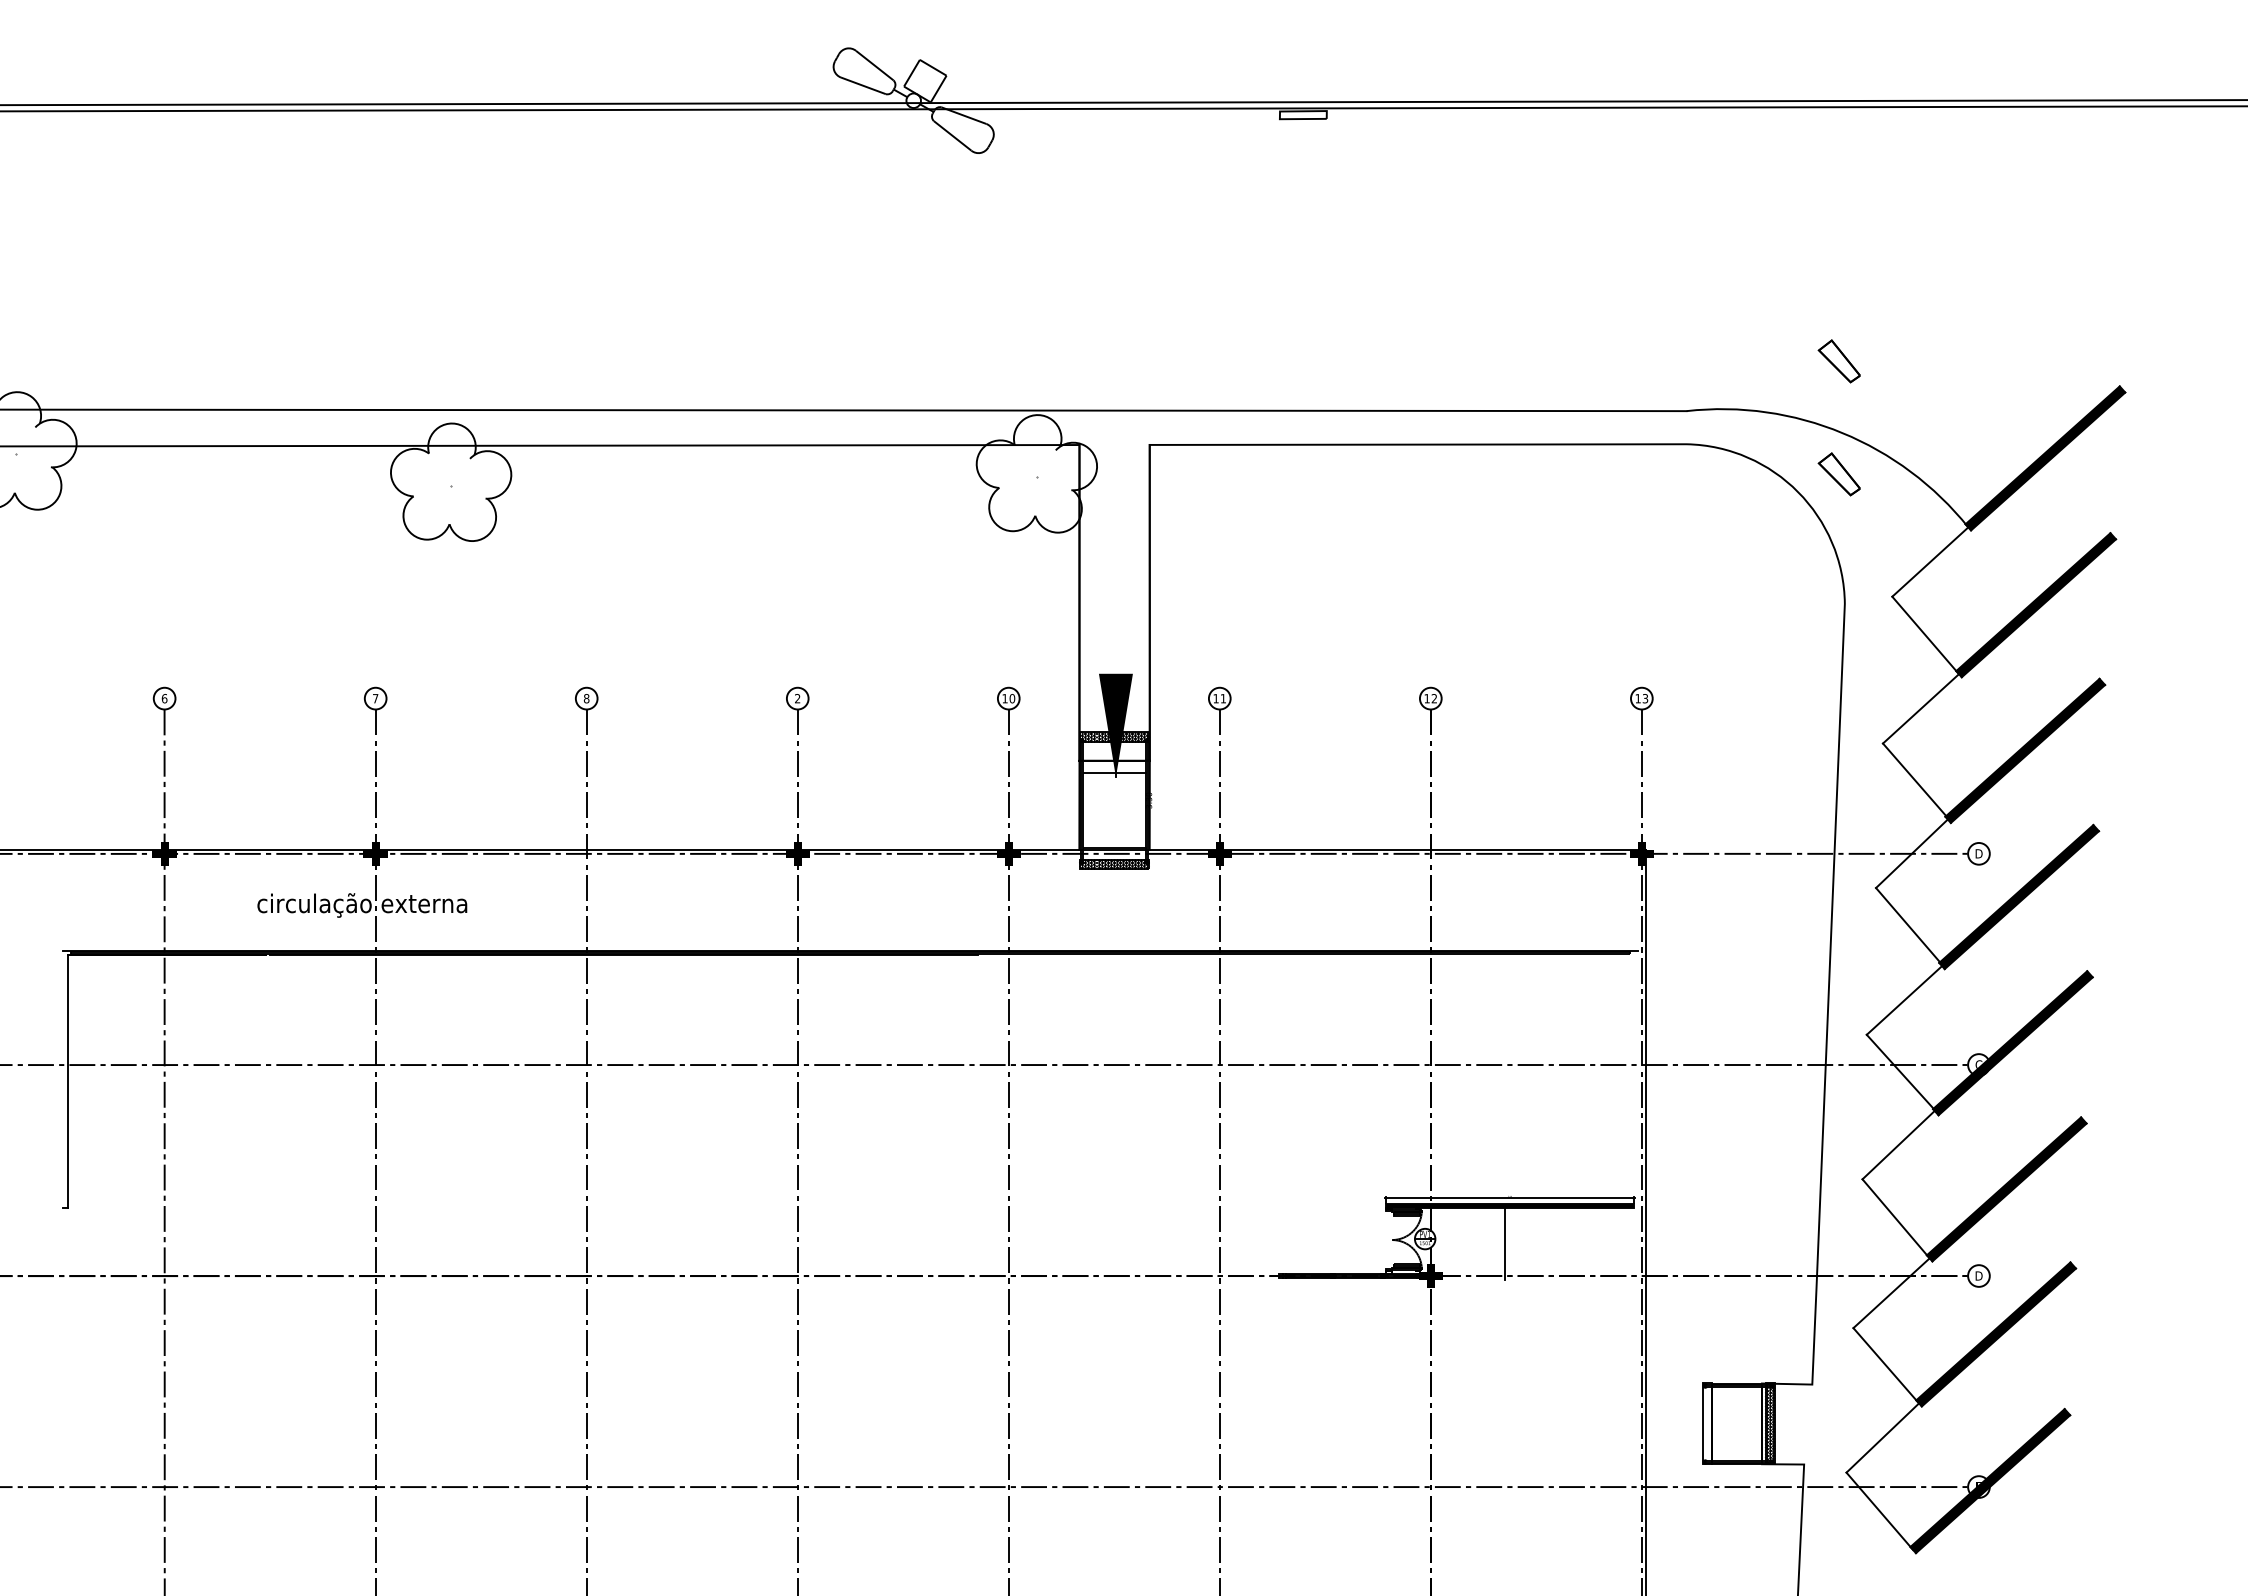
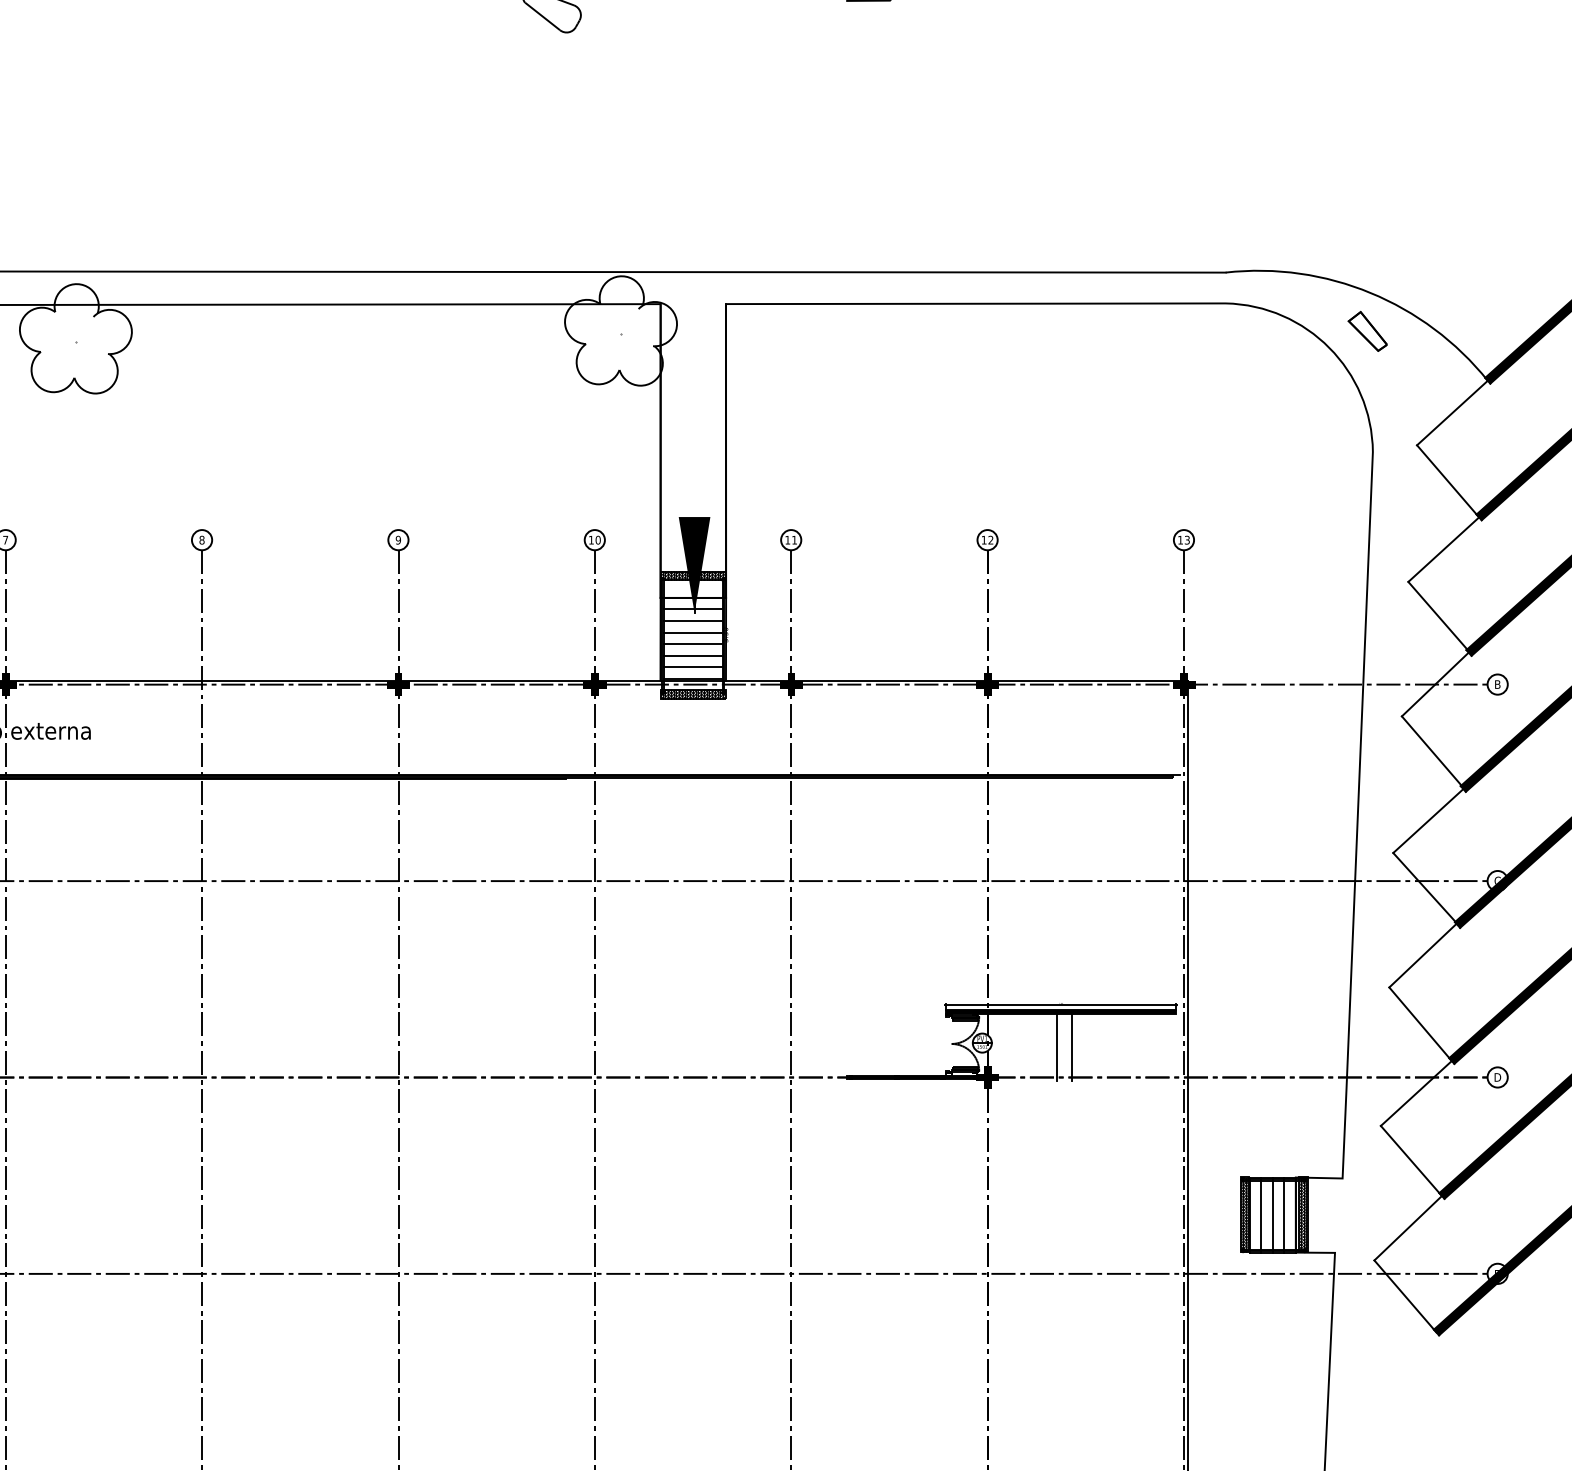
part: (1838, 361) -> (1366, 226), removed
text: (797, 698) -> (398, 540), 2 -> 9
line: (1114, 785) -> (693, 620), added
line: (1114, 797) -> (693, 632), added
line: (1114, 810) -> (693, 644), added
line: (1114, 822) -> (693, 655), added
line: (1114, 835) -> (693, 667), added
fill: (1430, 853) -> (987, 684), added
text: (1978, 853) -> (1497, 684), D -> B
line: (1521, 1243) -> (1071, 1047), added
hatch: (1706, 1423) -> (1244, 1214), added
line: (1724, 1423) -> (1260, 1214), added
line: (1737, 1423) -> (1272, 1214), added
line: (1749, 1423) -> (1284, 1214), added

